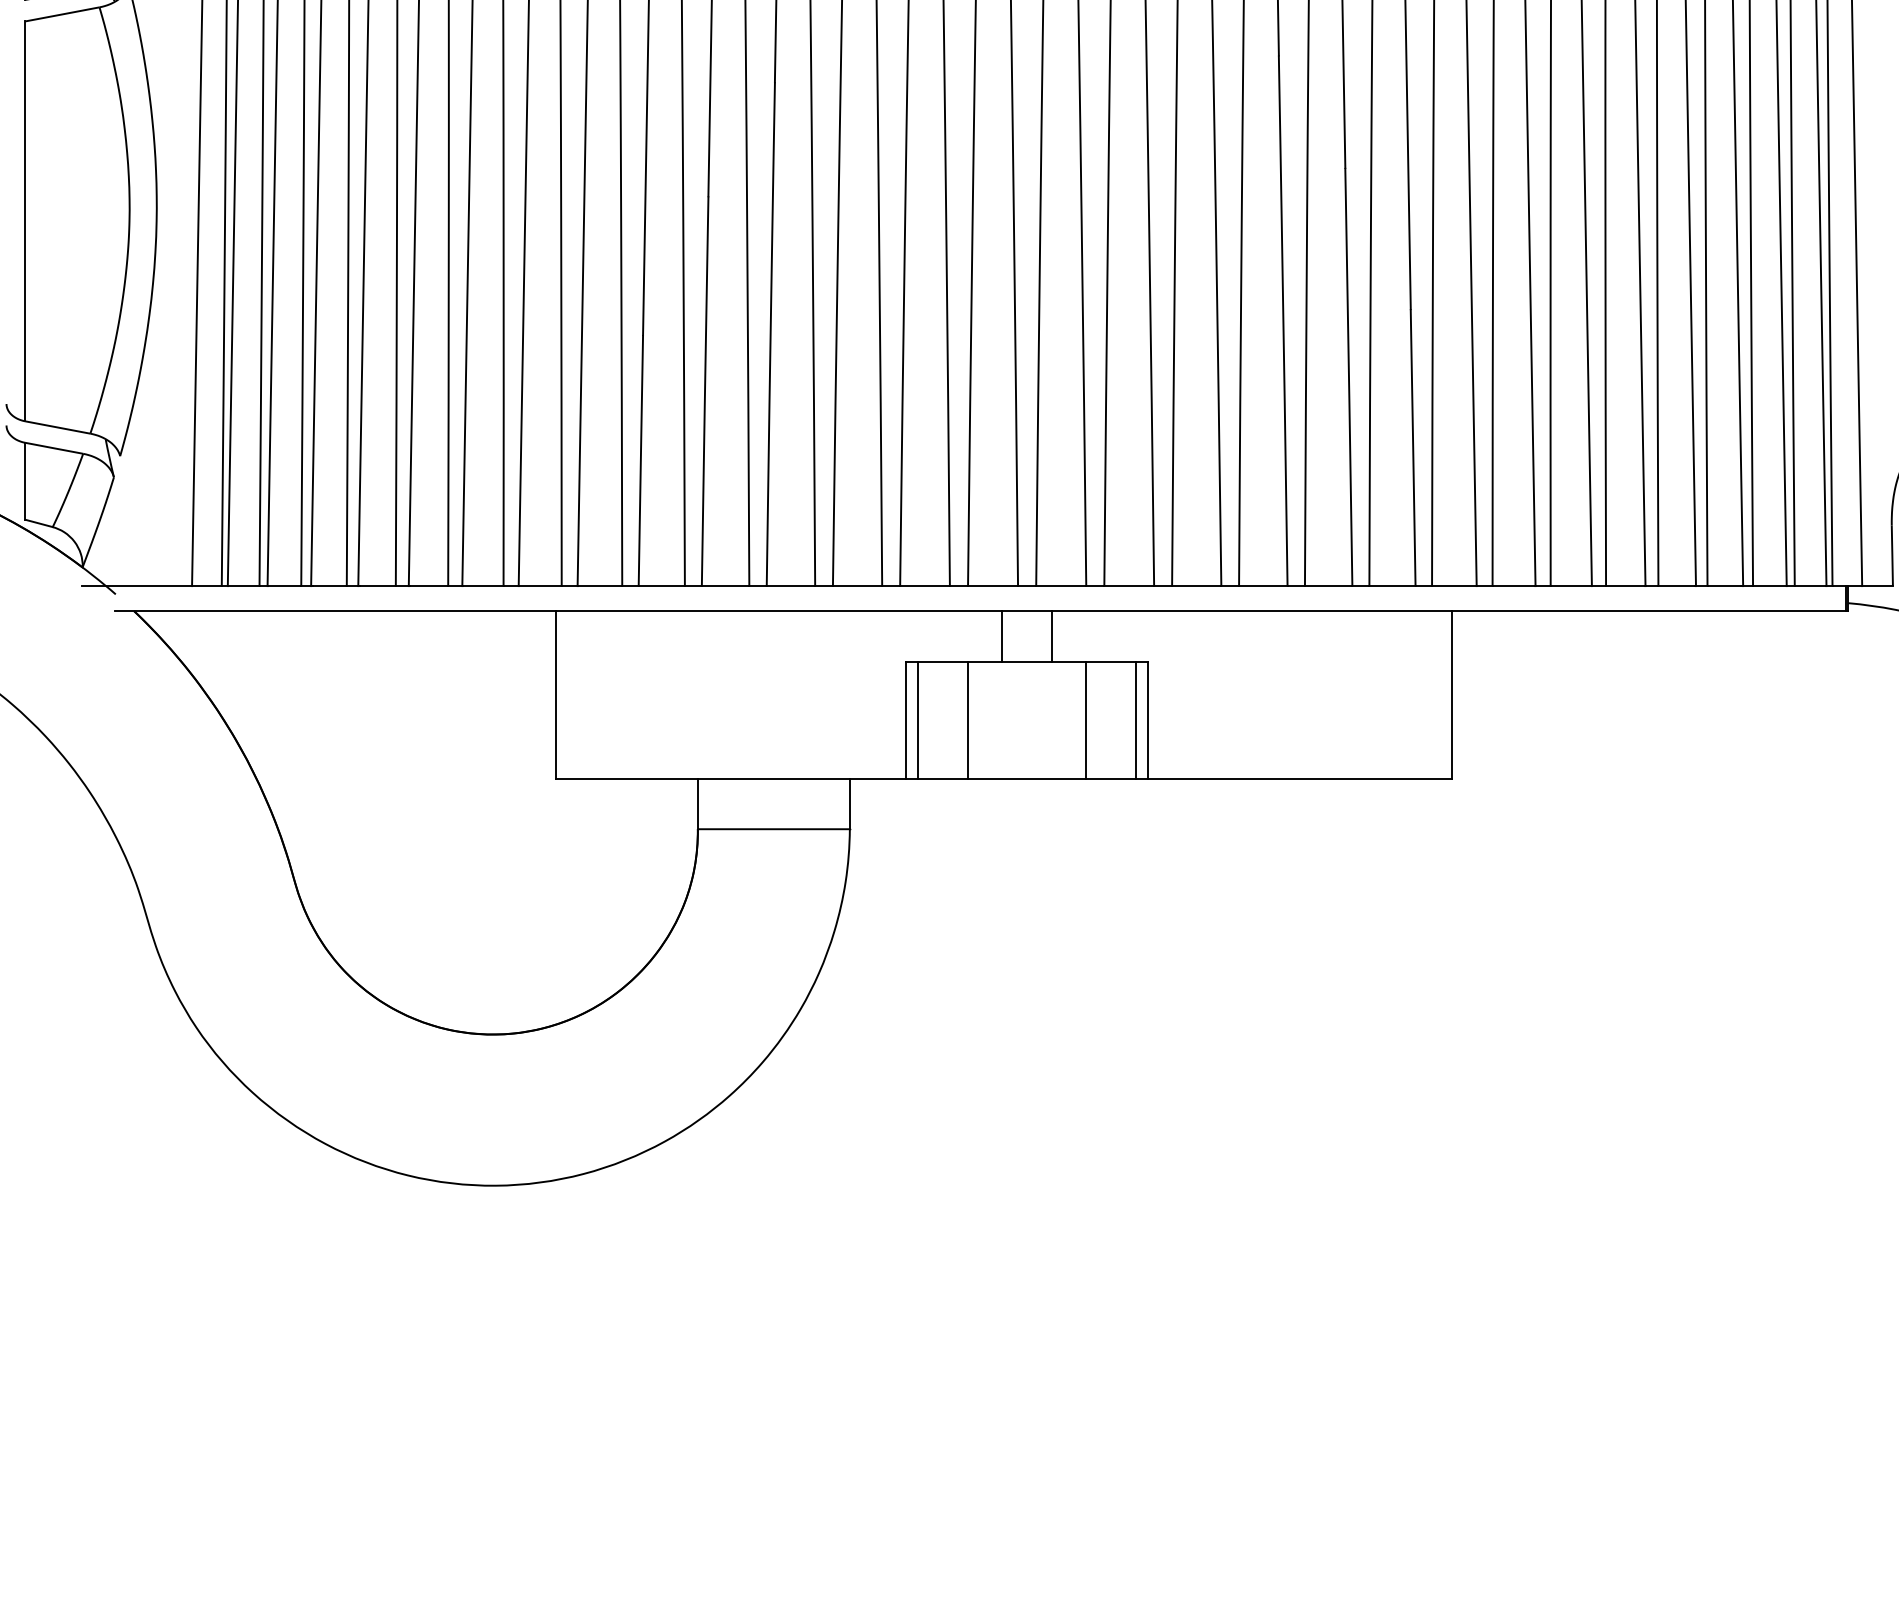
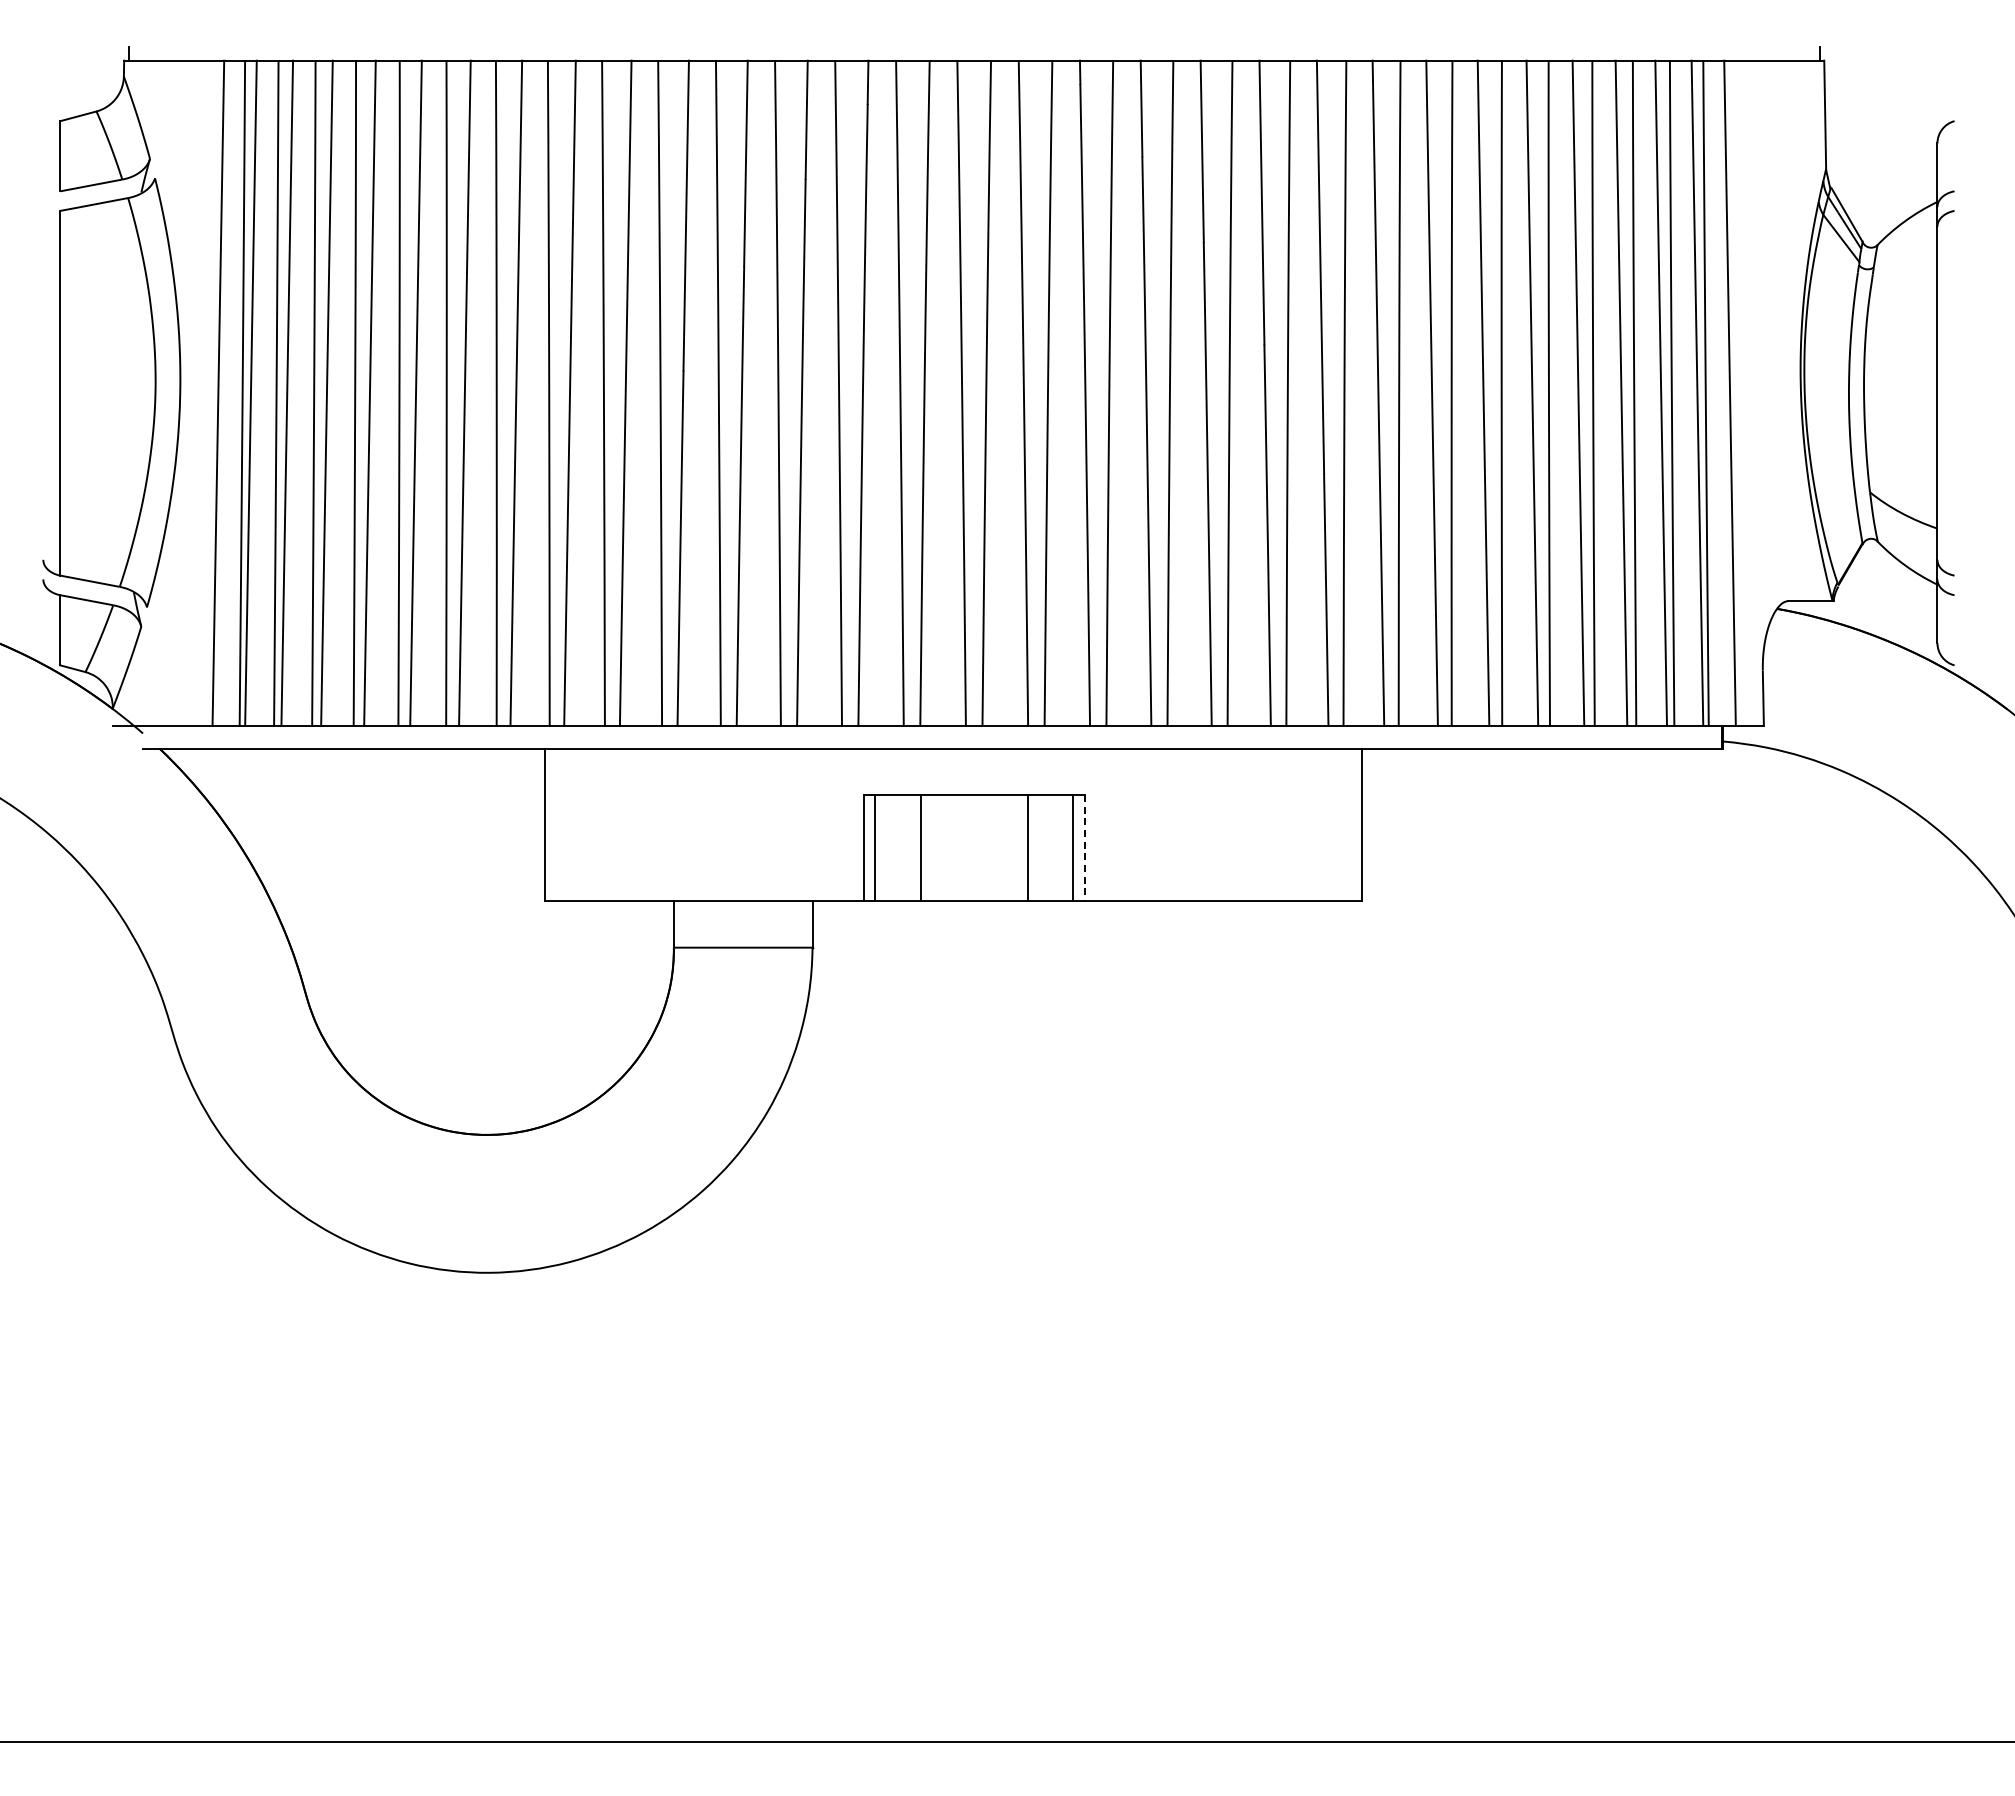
line: (1002, 637) -> (951, 772), removed
line: (1051, 637) -> (996, 772), removed
line: (1148, 720) -> (1084, 848), solid -> dashed

